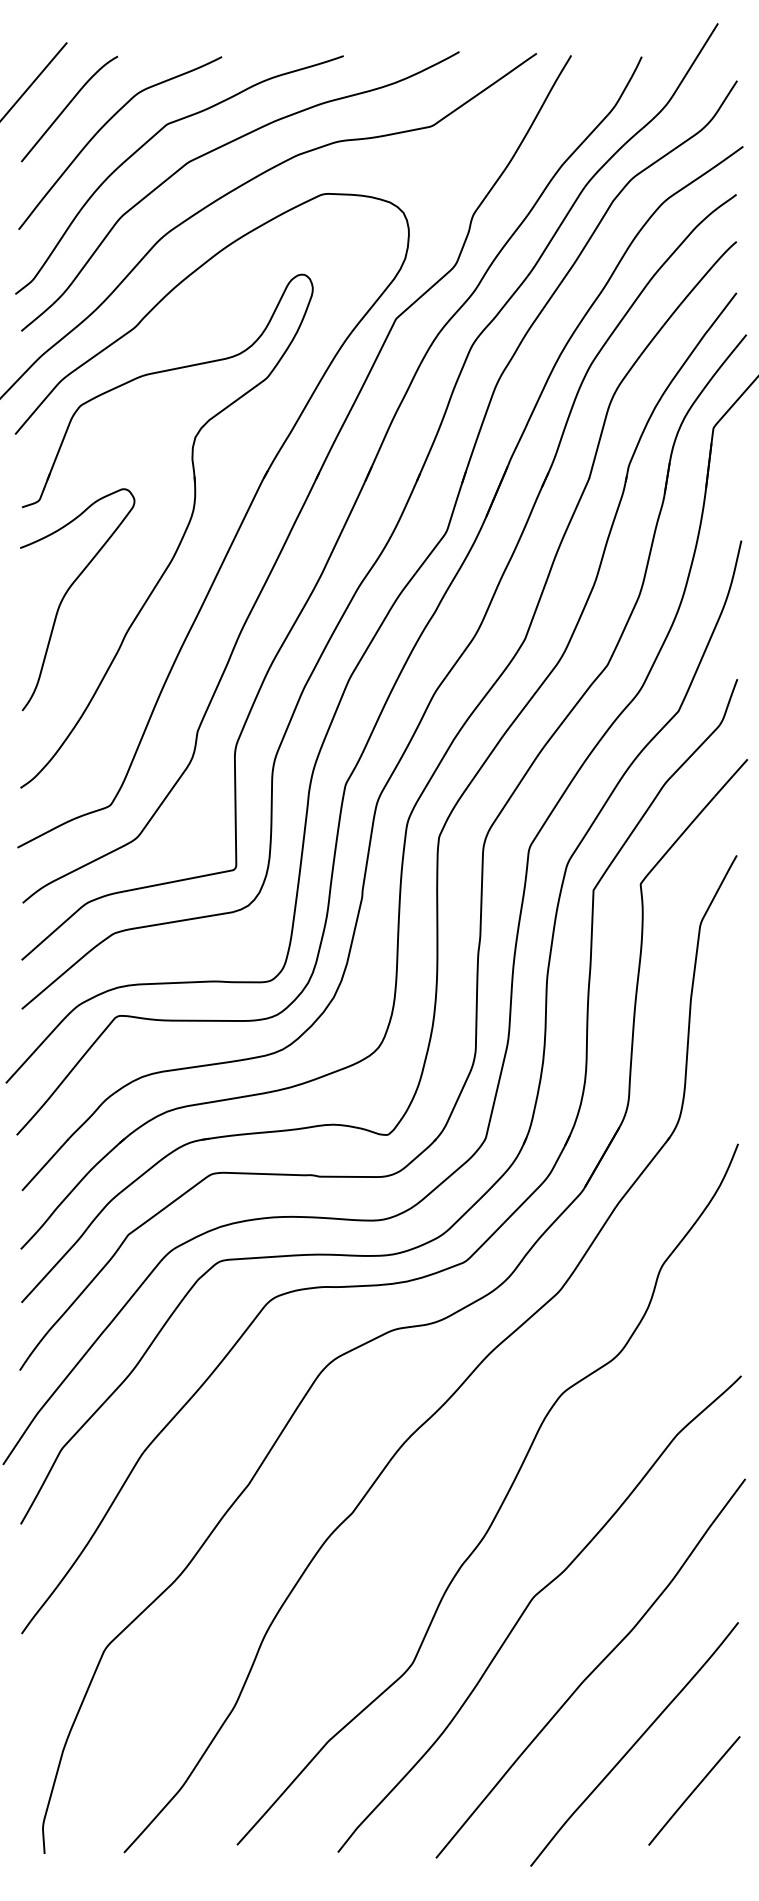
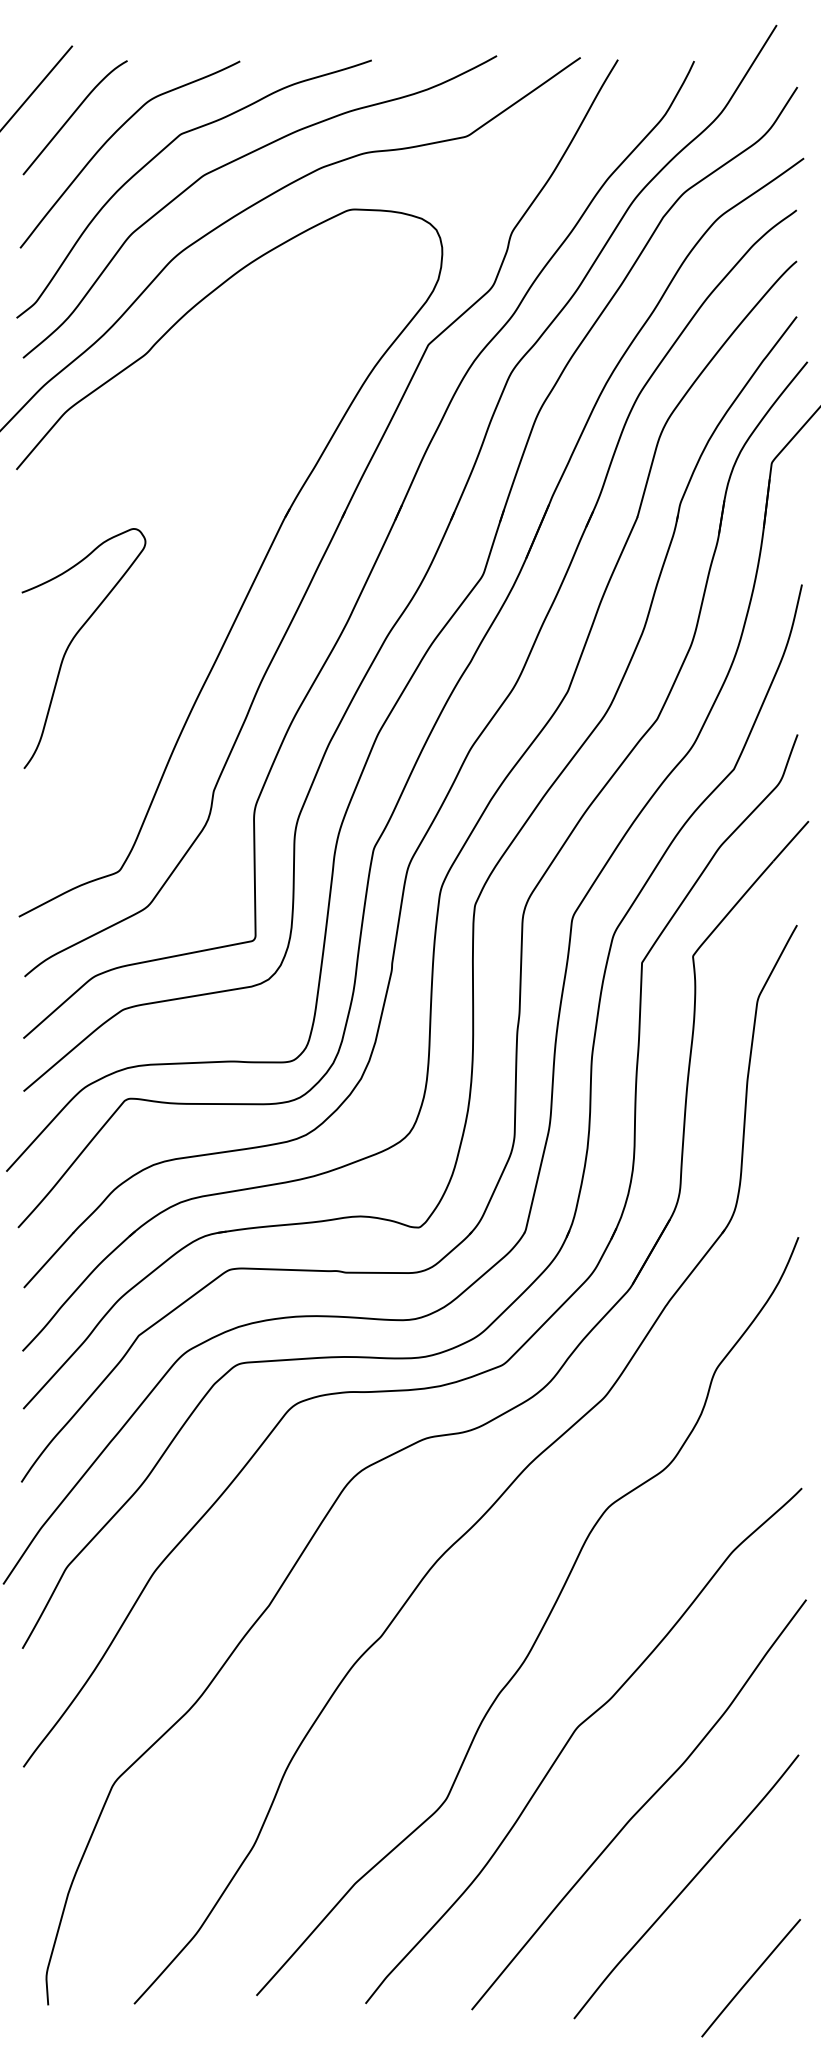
part: (181, 537) -> (196, 581), removed
line: (693, 1791) -> (750, 1978), moved

